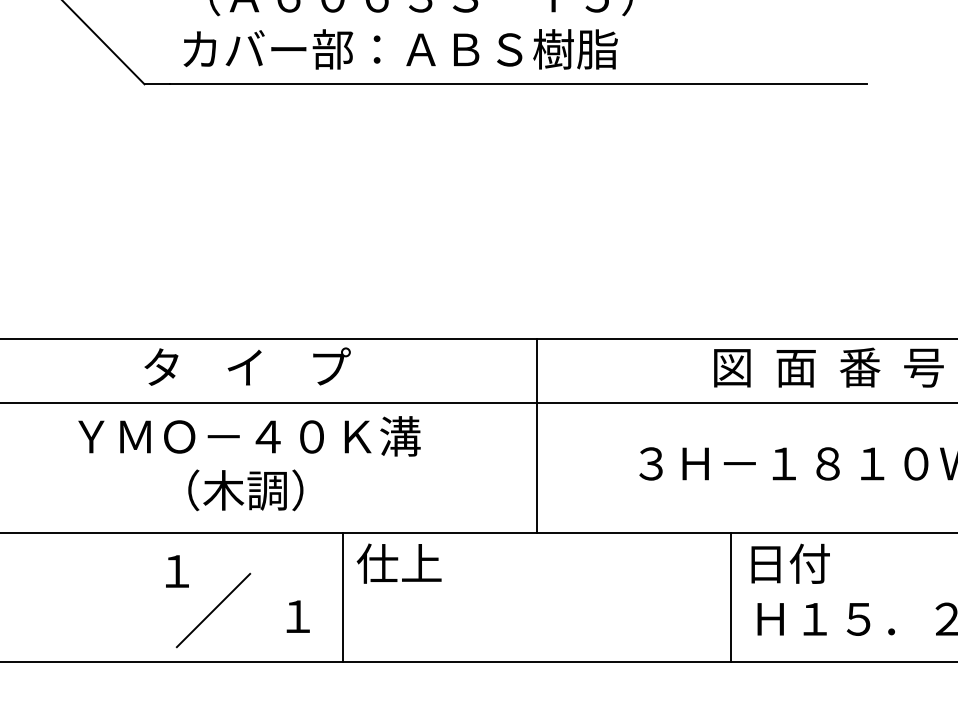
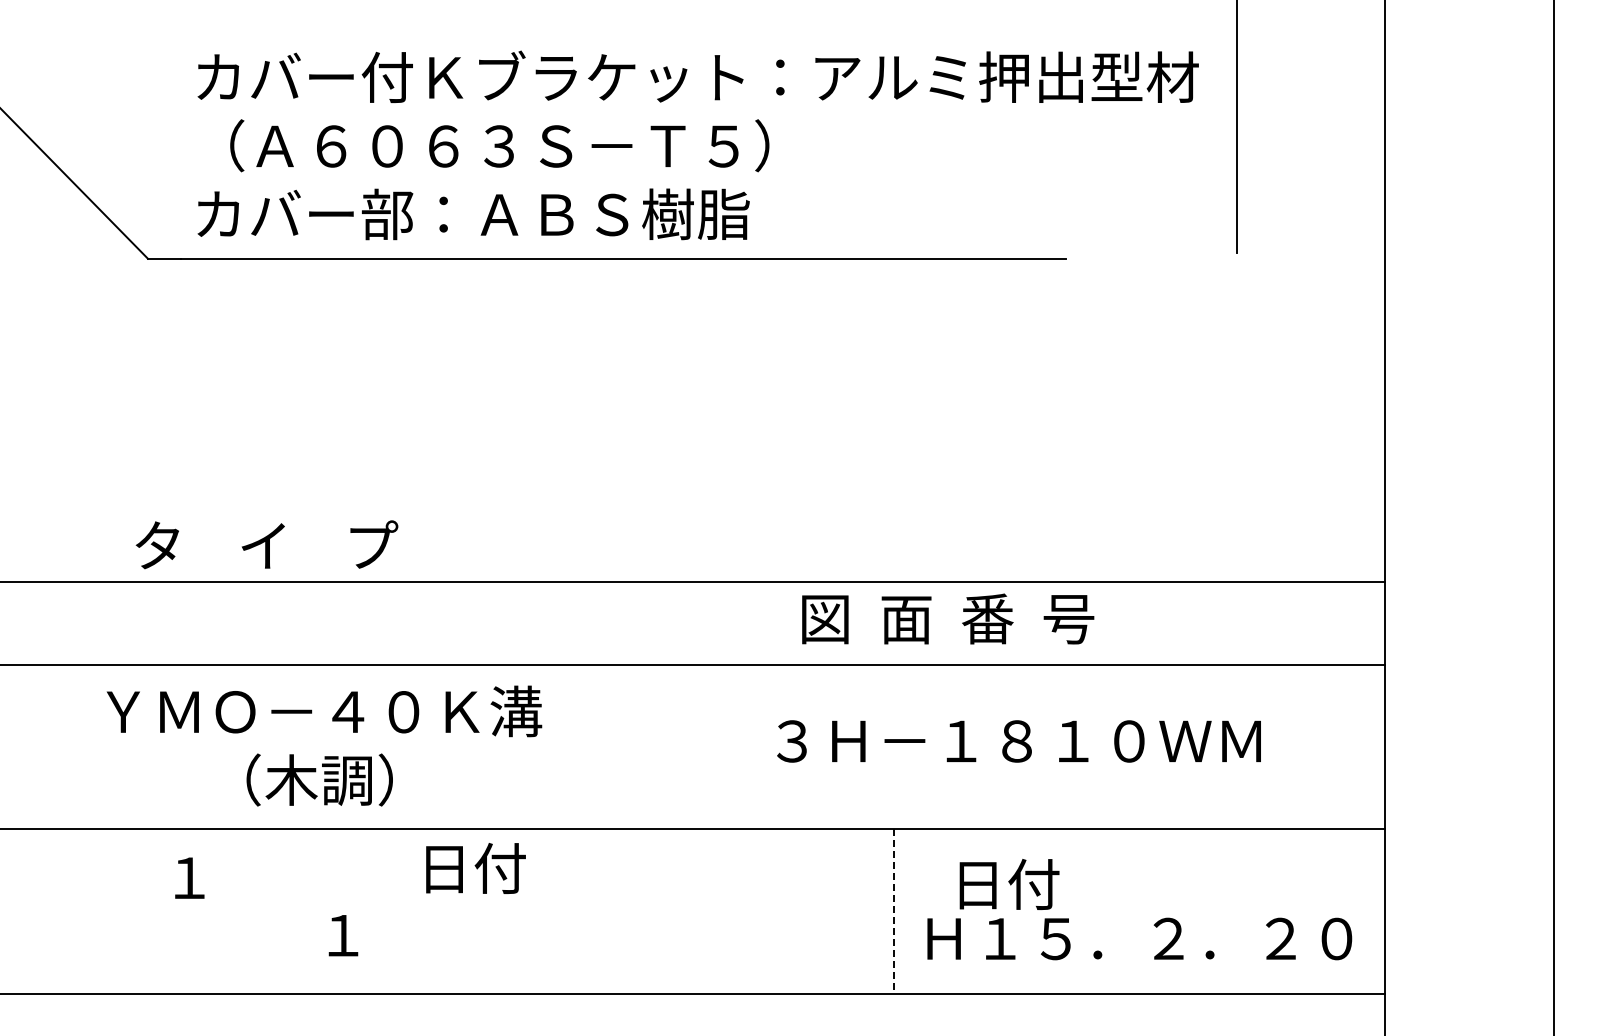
text: (247, 366) -> (266, 544), moved
text: (829, 367) -> (948, 618), moved
line: (536, 435) -> (646, 705), removed
text: (249, 463) -> (324, 745), moved
text: (398, 563) -> (471, 868), 仕上 -> 日付
text: (790, 563) -> (1009, 884), moved
line: (343, 597) -> (400, 911), removed
line: (730, 597) -> (893, 911), solid -> dashed
line: (213, 610) -> (235, 927), removed

